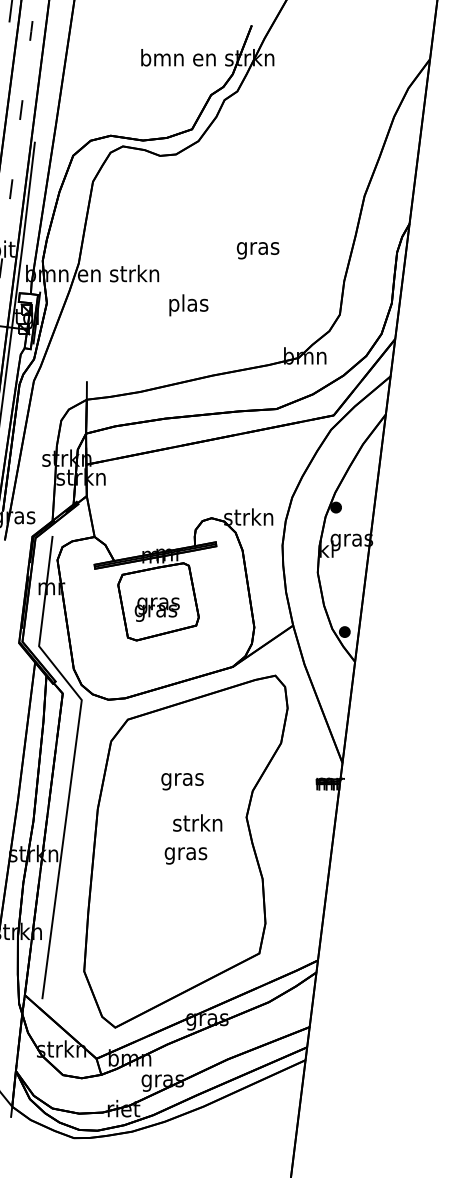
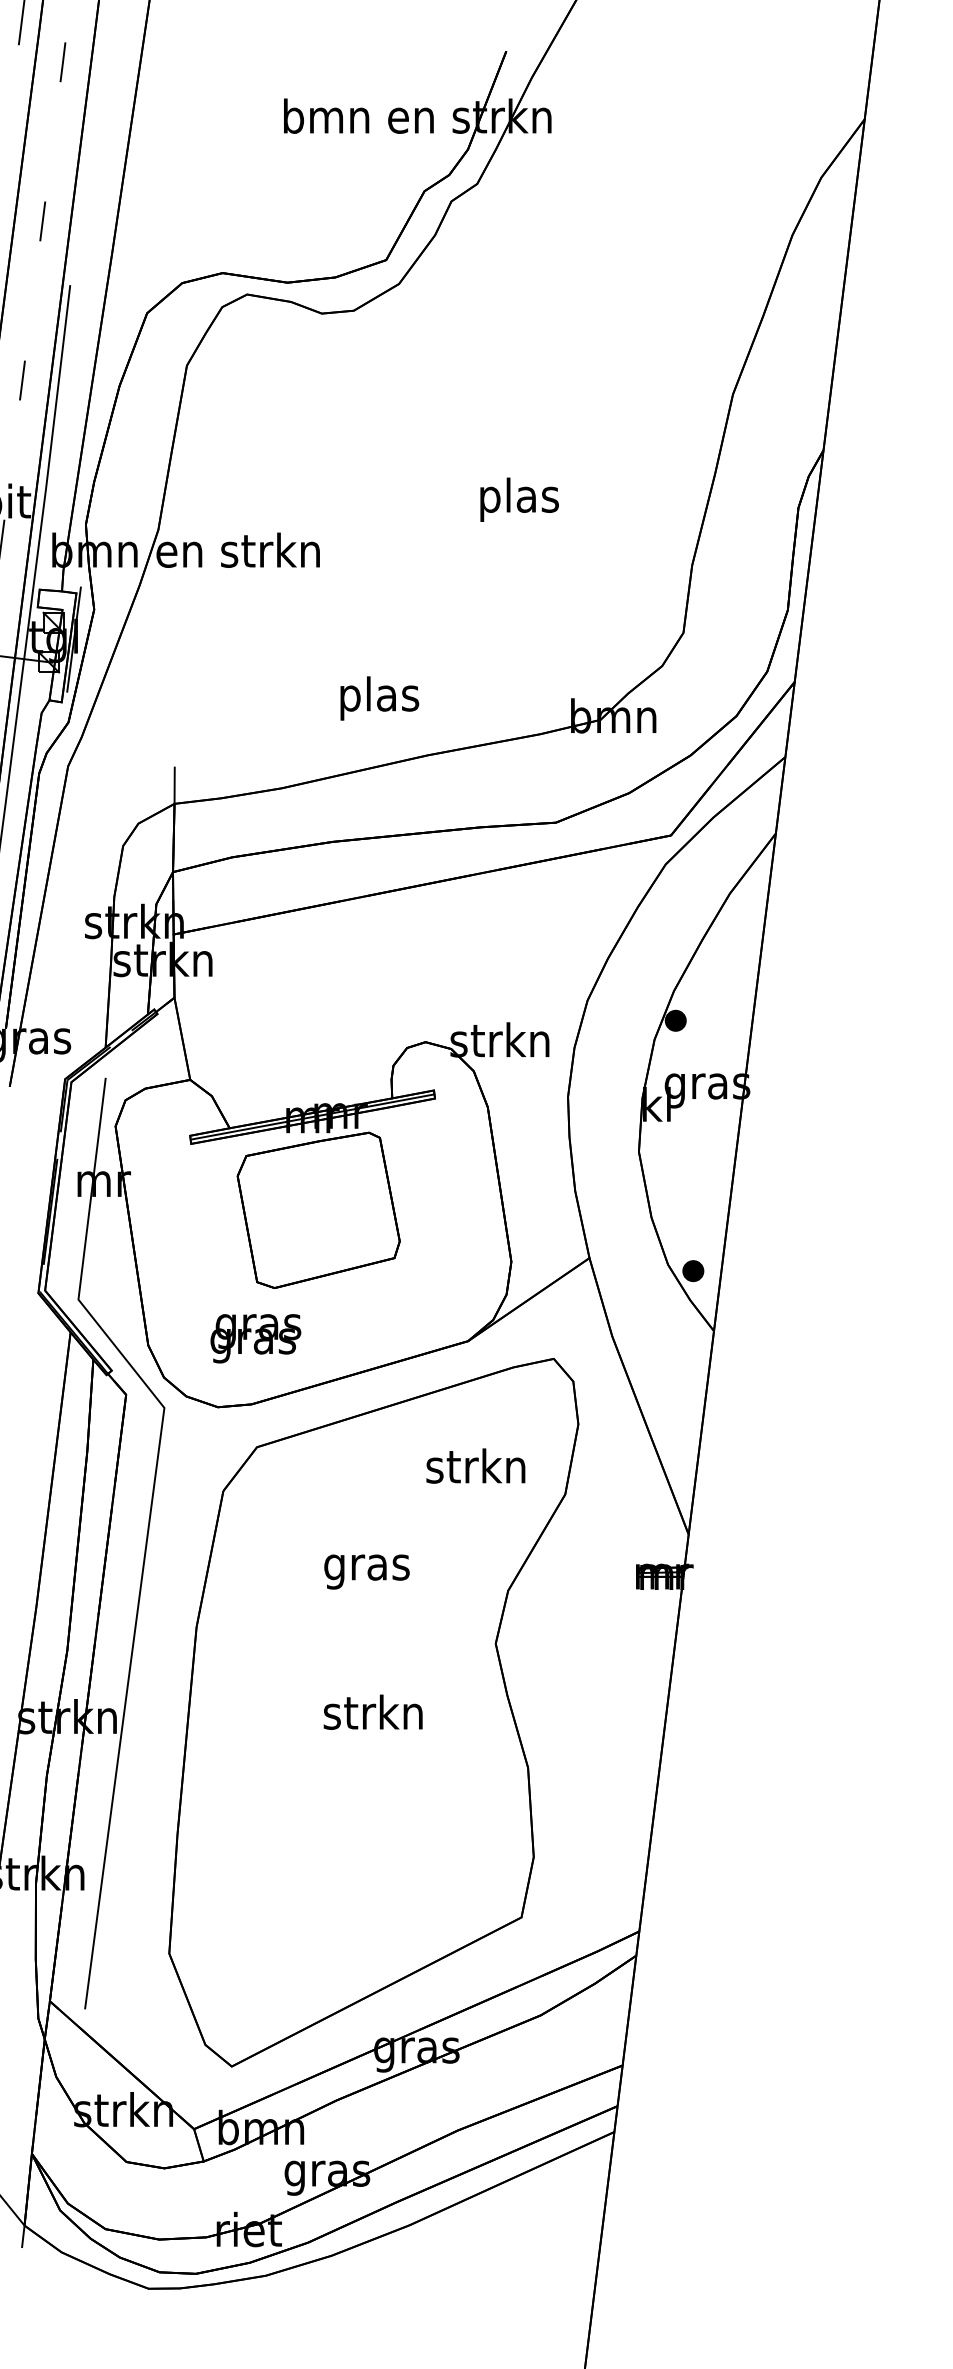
text: (257, 248) -> (517, 499), gras -> plas
text: (188, 305) -> (378, 698), moved
text: (156, 609) -> (254, 1338), moved
text: (197, 822) -> (475, 1465), moved
text: (185, 853) -> (372, 1716), gras -> strkn

